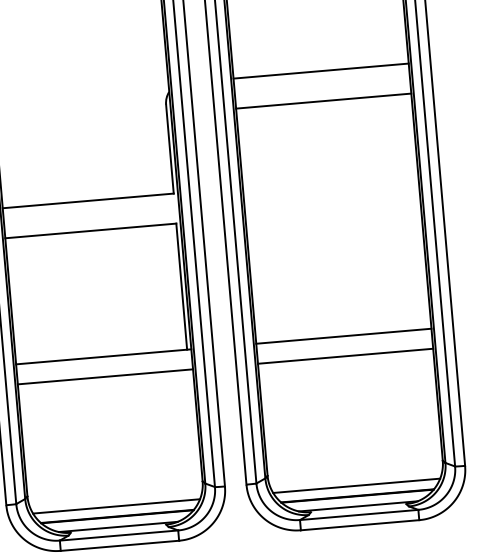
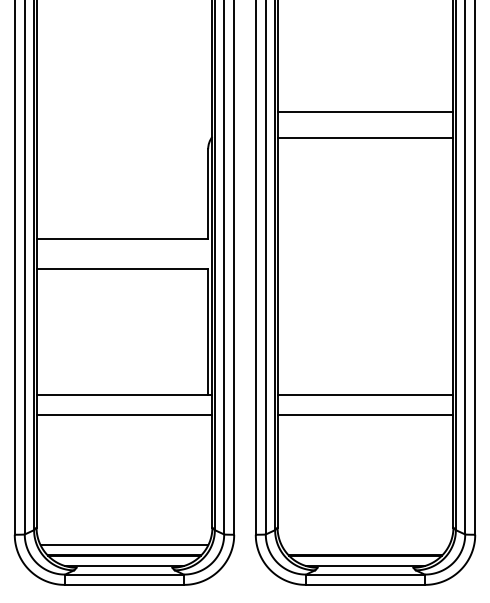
line: (321, 71) -> (365, 112), moved
line: (323, 101) -> (365, 138), moved
line: (356, 485) -> (365, 545), removed

